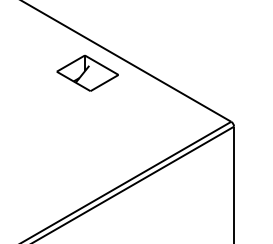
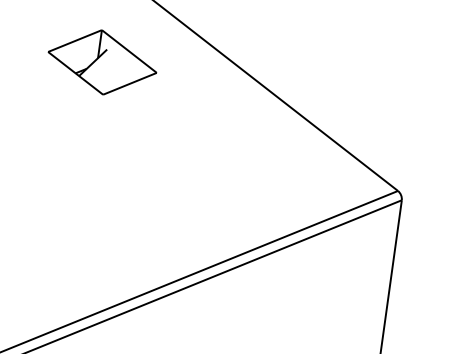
part: (87, 72) -> (102, 60), moved

